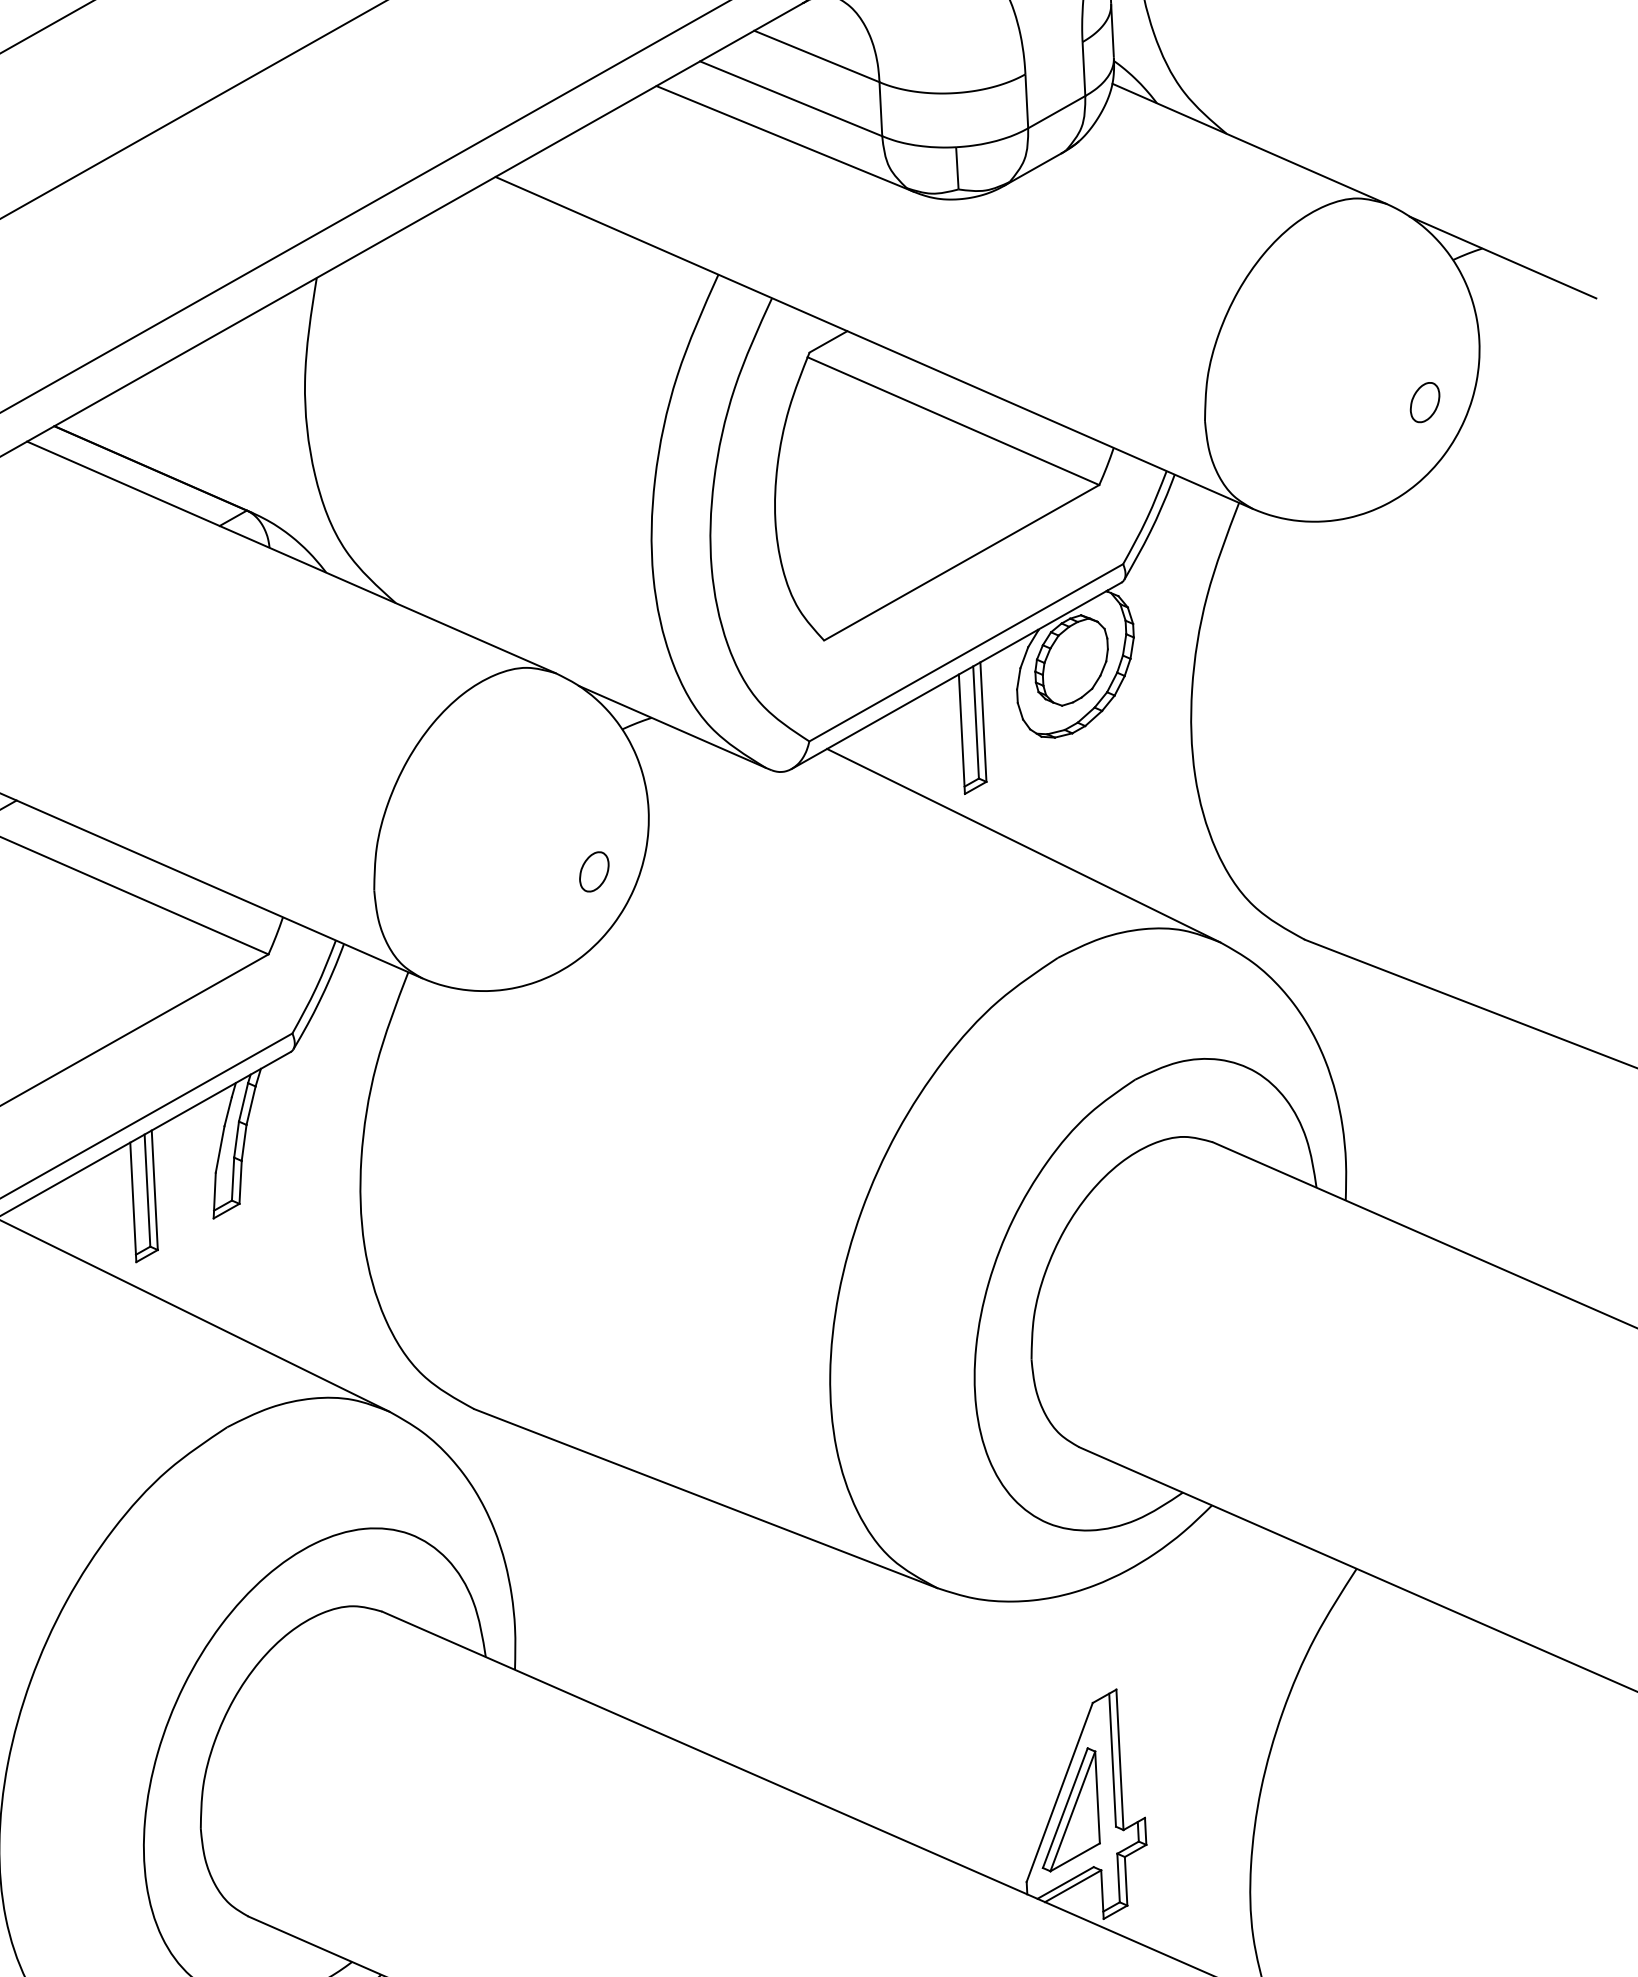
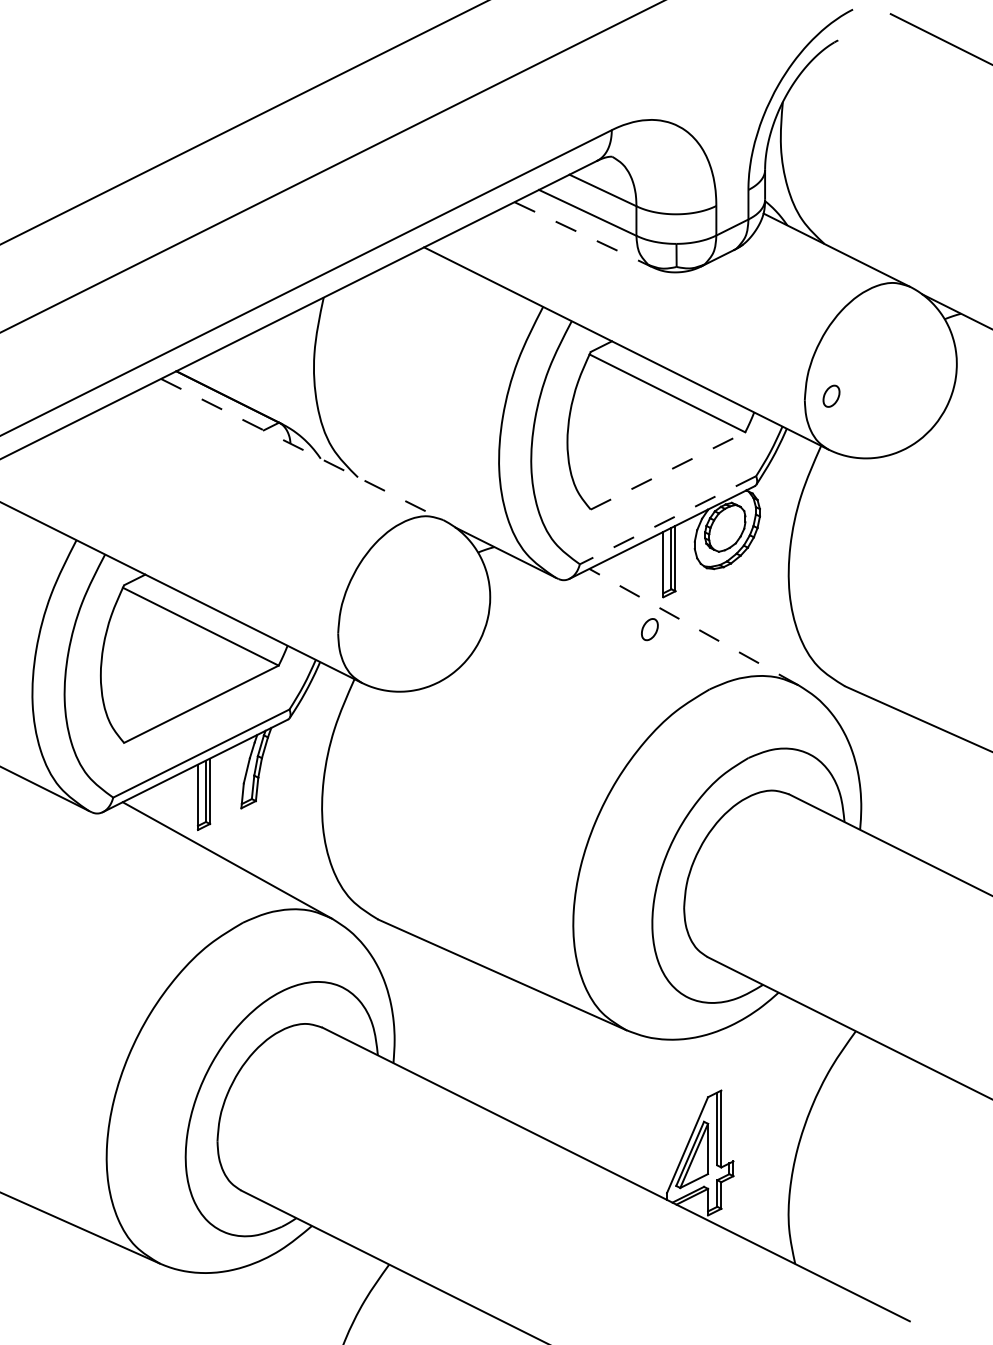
line: (785, 138) -> (583, 234), solid -> dashed
part: (1424, 401) -> (831, 395), moved
line: (292, 557) -> (302, 449), solid -> dashed
line: (962, 561) -> (668, 470), solid -> dashed
line: (967, 653) -> (668, 520), solid -> dashed
line: (1024, 846) -> (694, 627), solid -> dashed
part: (593, 871) -> (649, 629), moved

